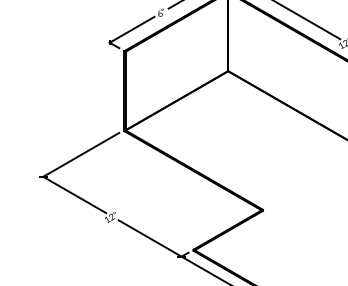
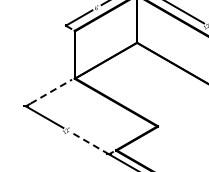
line: (85, 152) -> (51, 91), solid -> dashed
line: (149, 238) -> (89, 143), solid -> dashed

